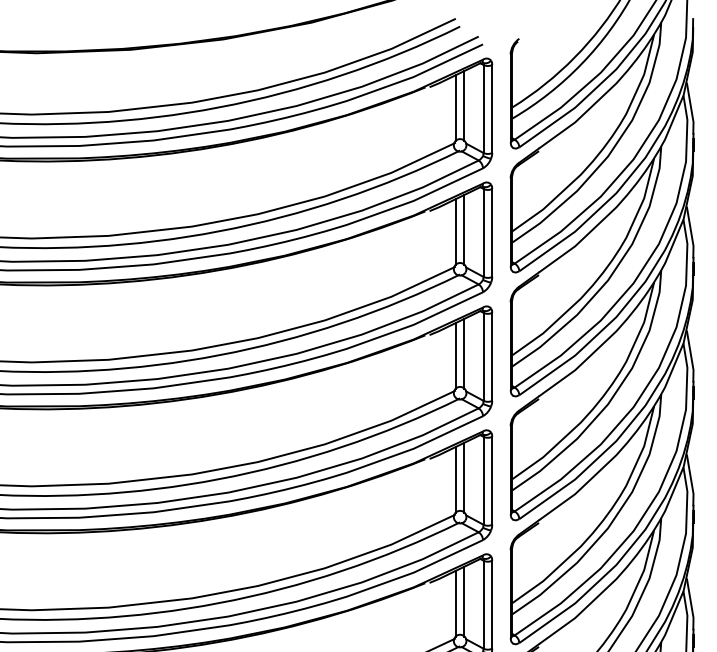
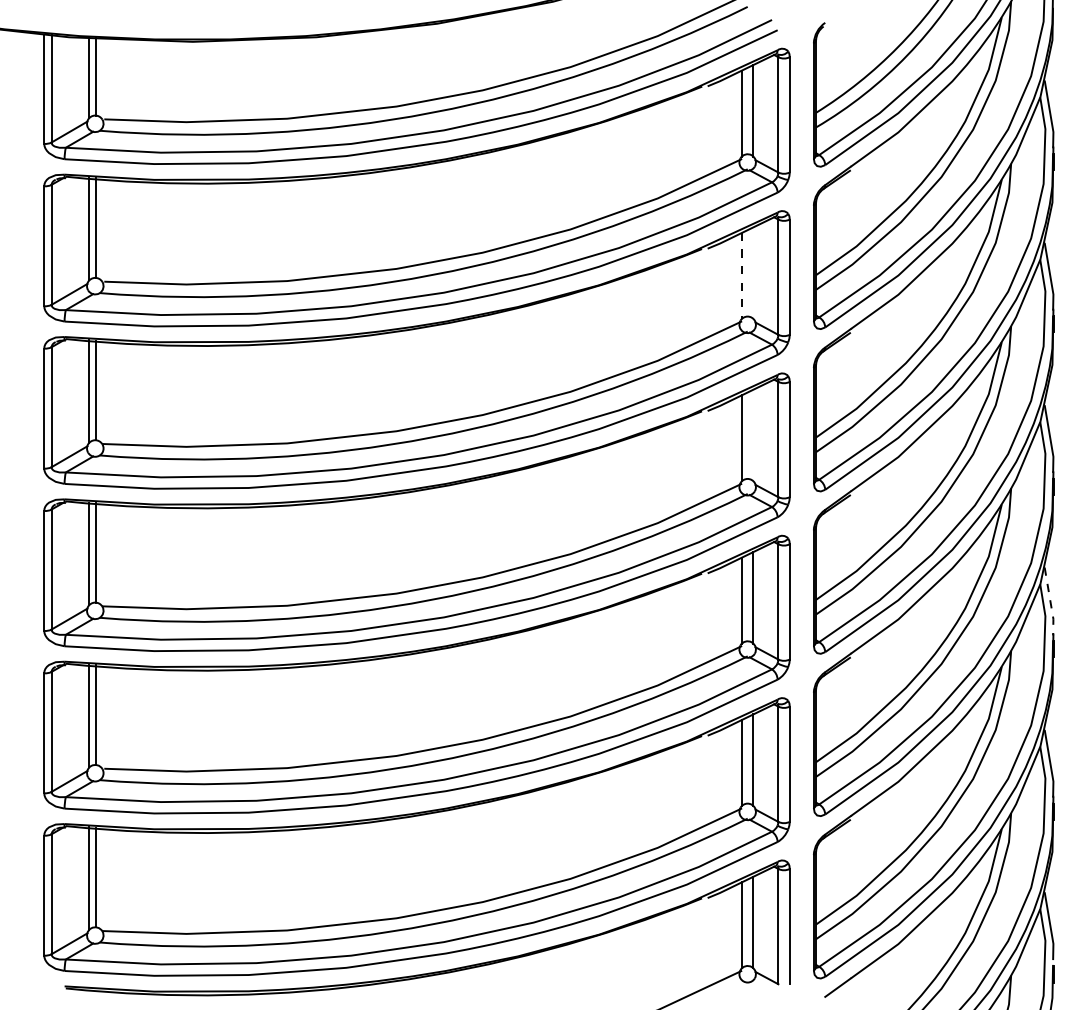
line: (464, 229) -> (753, 272), removed
line: (456, 232) -> (742, 276), solid -> dashed
line: (464, 353) -> (753, 435), removed
line: (691, 481) -> (1050, 602), solid -> dashed

